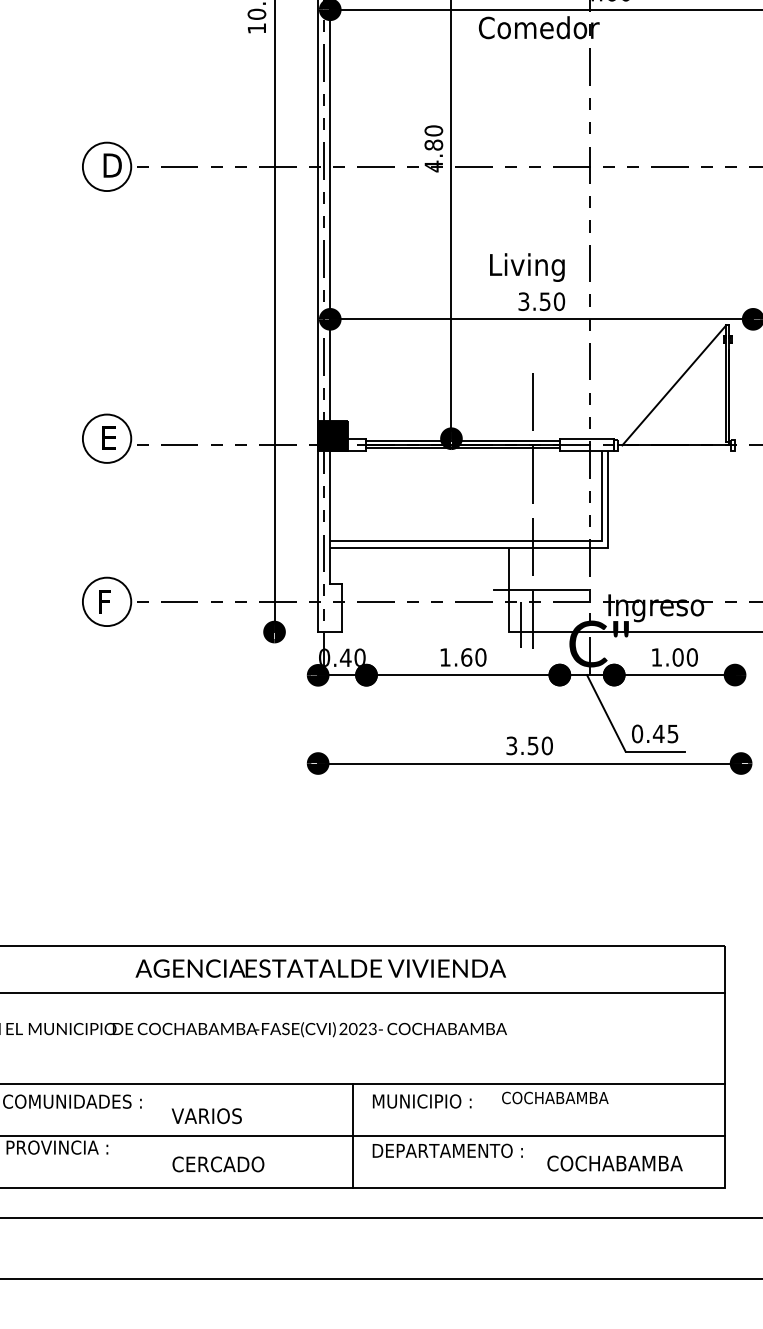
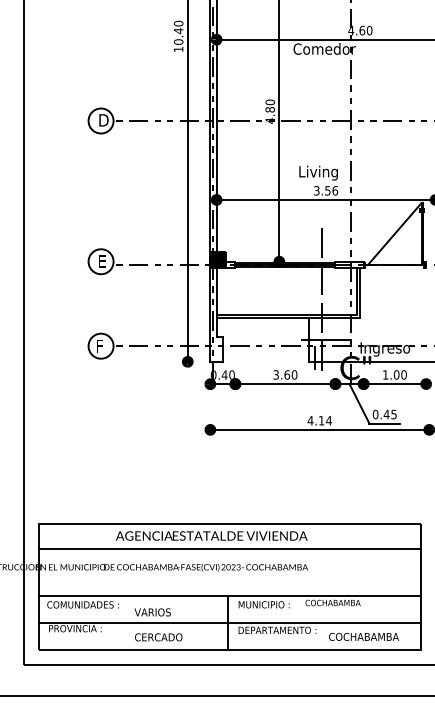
text: (559, 301) -> (335, 190), 3.50 -> 3.56
text: (444, 656) -> (275, 374), 1.60 -> 3.60
text: (529, 745) -> (319, 420), 3.50 -> 4.14

